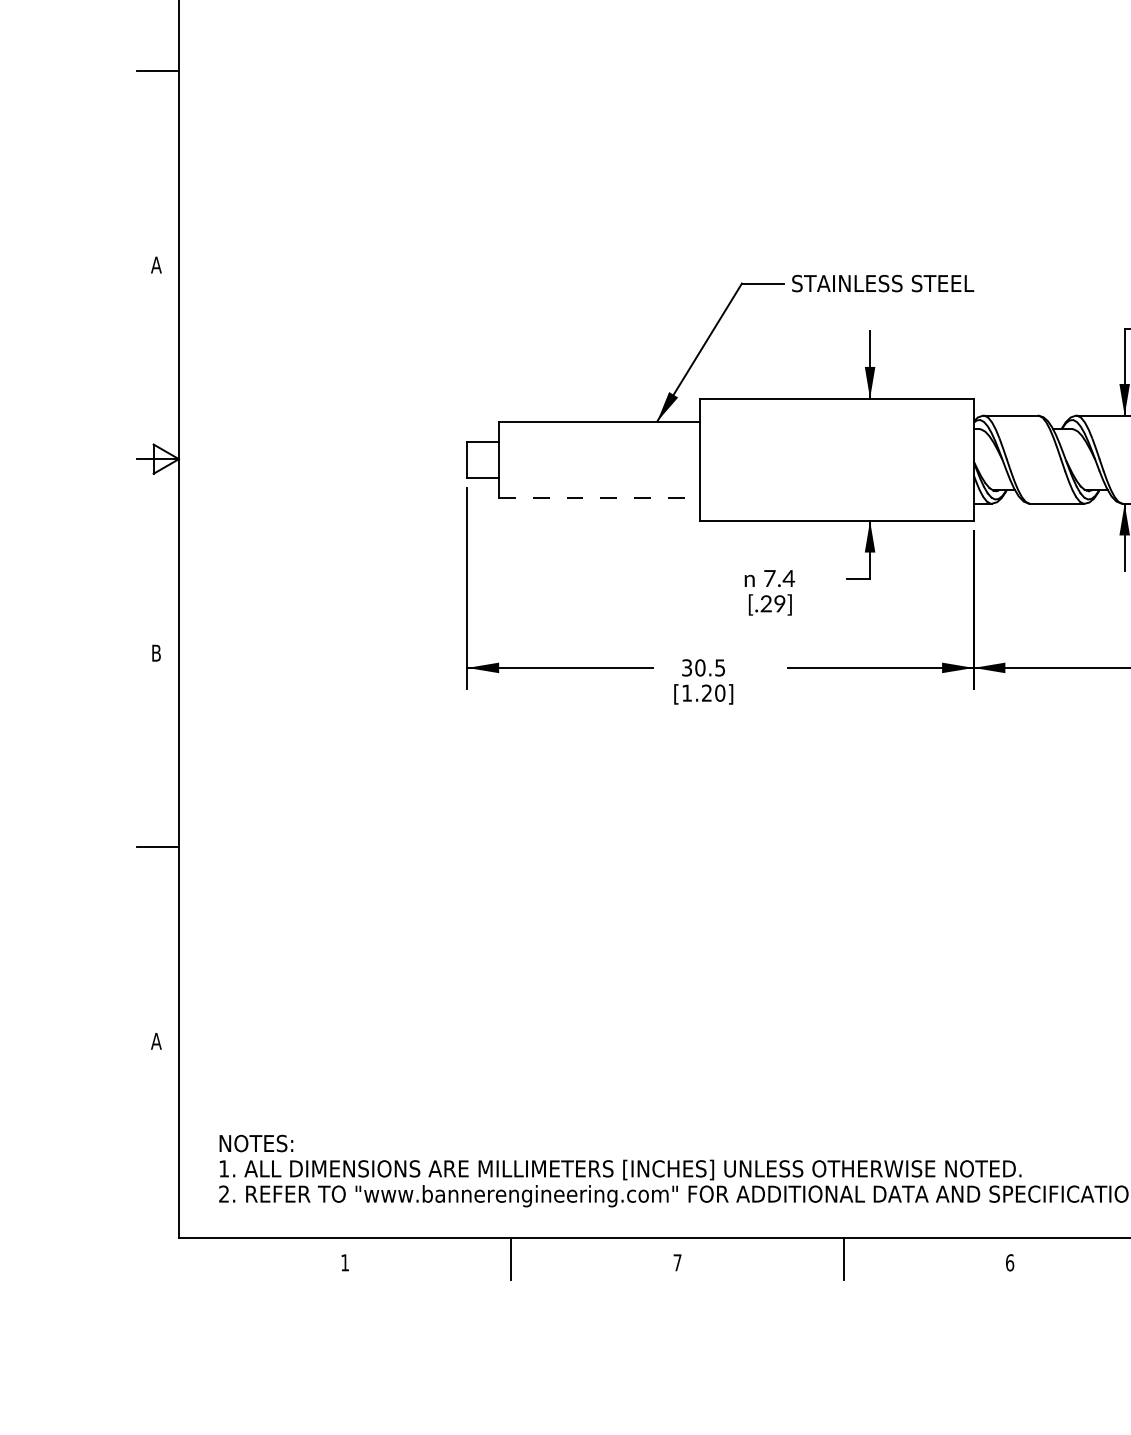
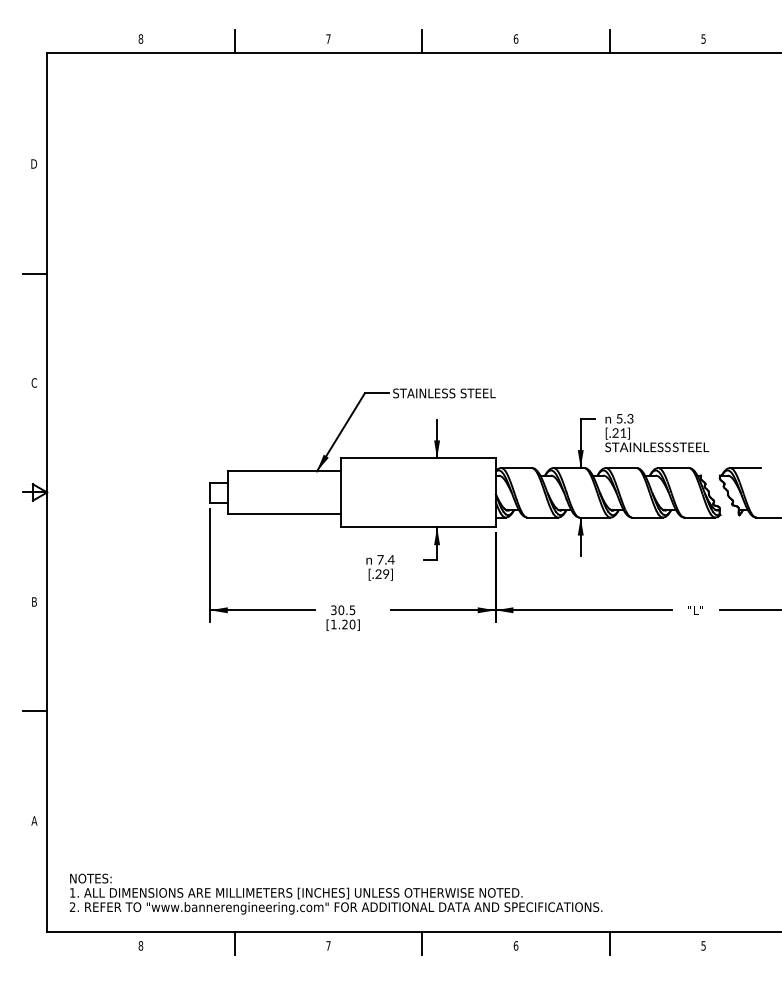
text: (156, 264) -> (34, 382), A -> C
line: (599, 498) -> (284, 514), dashed -> solid
text: (344, 1262) -> (140, 945), 1 -> 8

